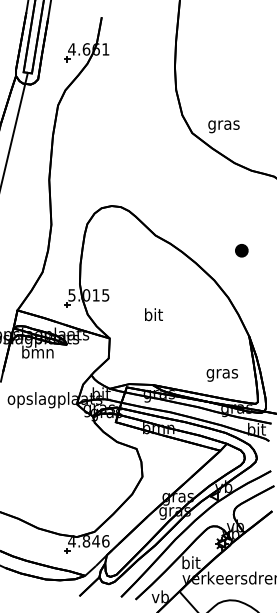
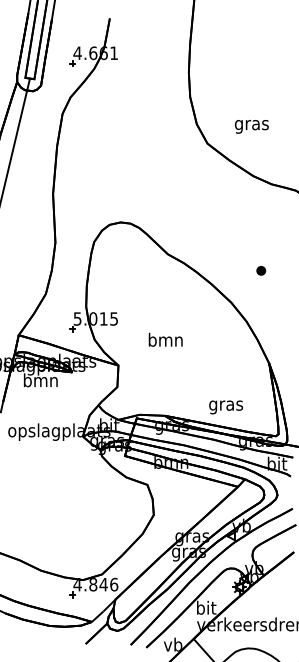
text: (223, 126) -> (251, 126), moved
part: (242, 250) -> (261, 270), size x0.62
text: (153, 314) -> (165, 339), bit -> bmn
text: (221, 375) -> (225, 407), moved

